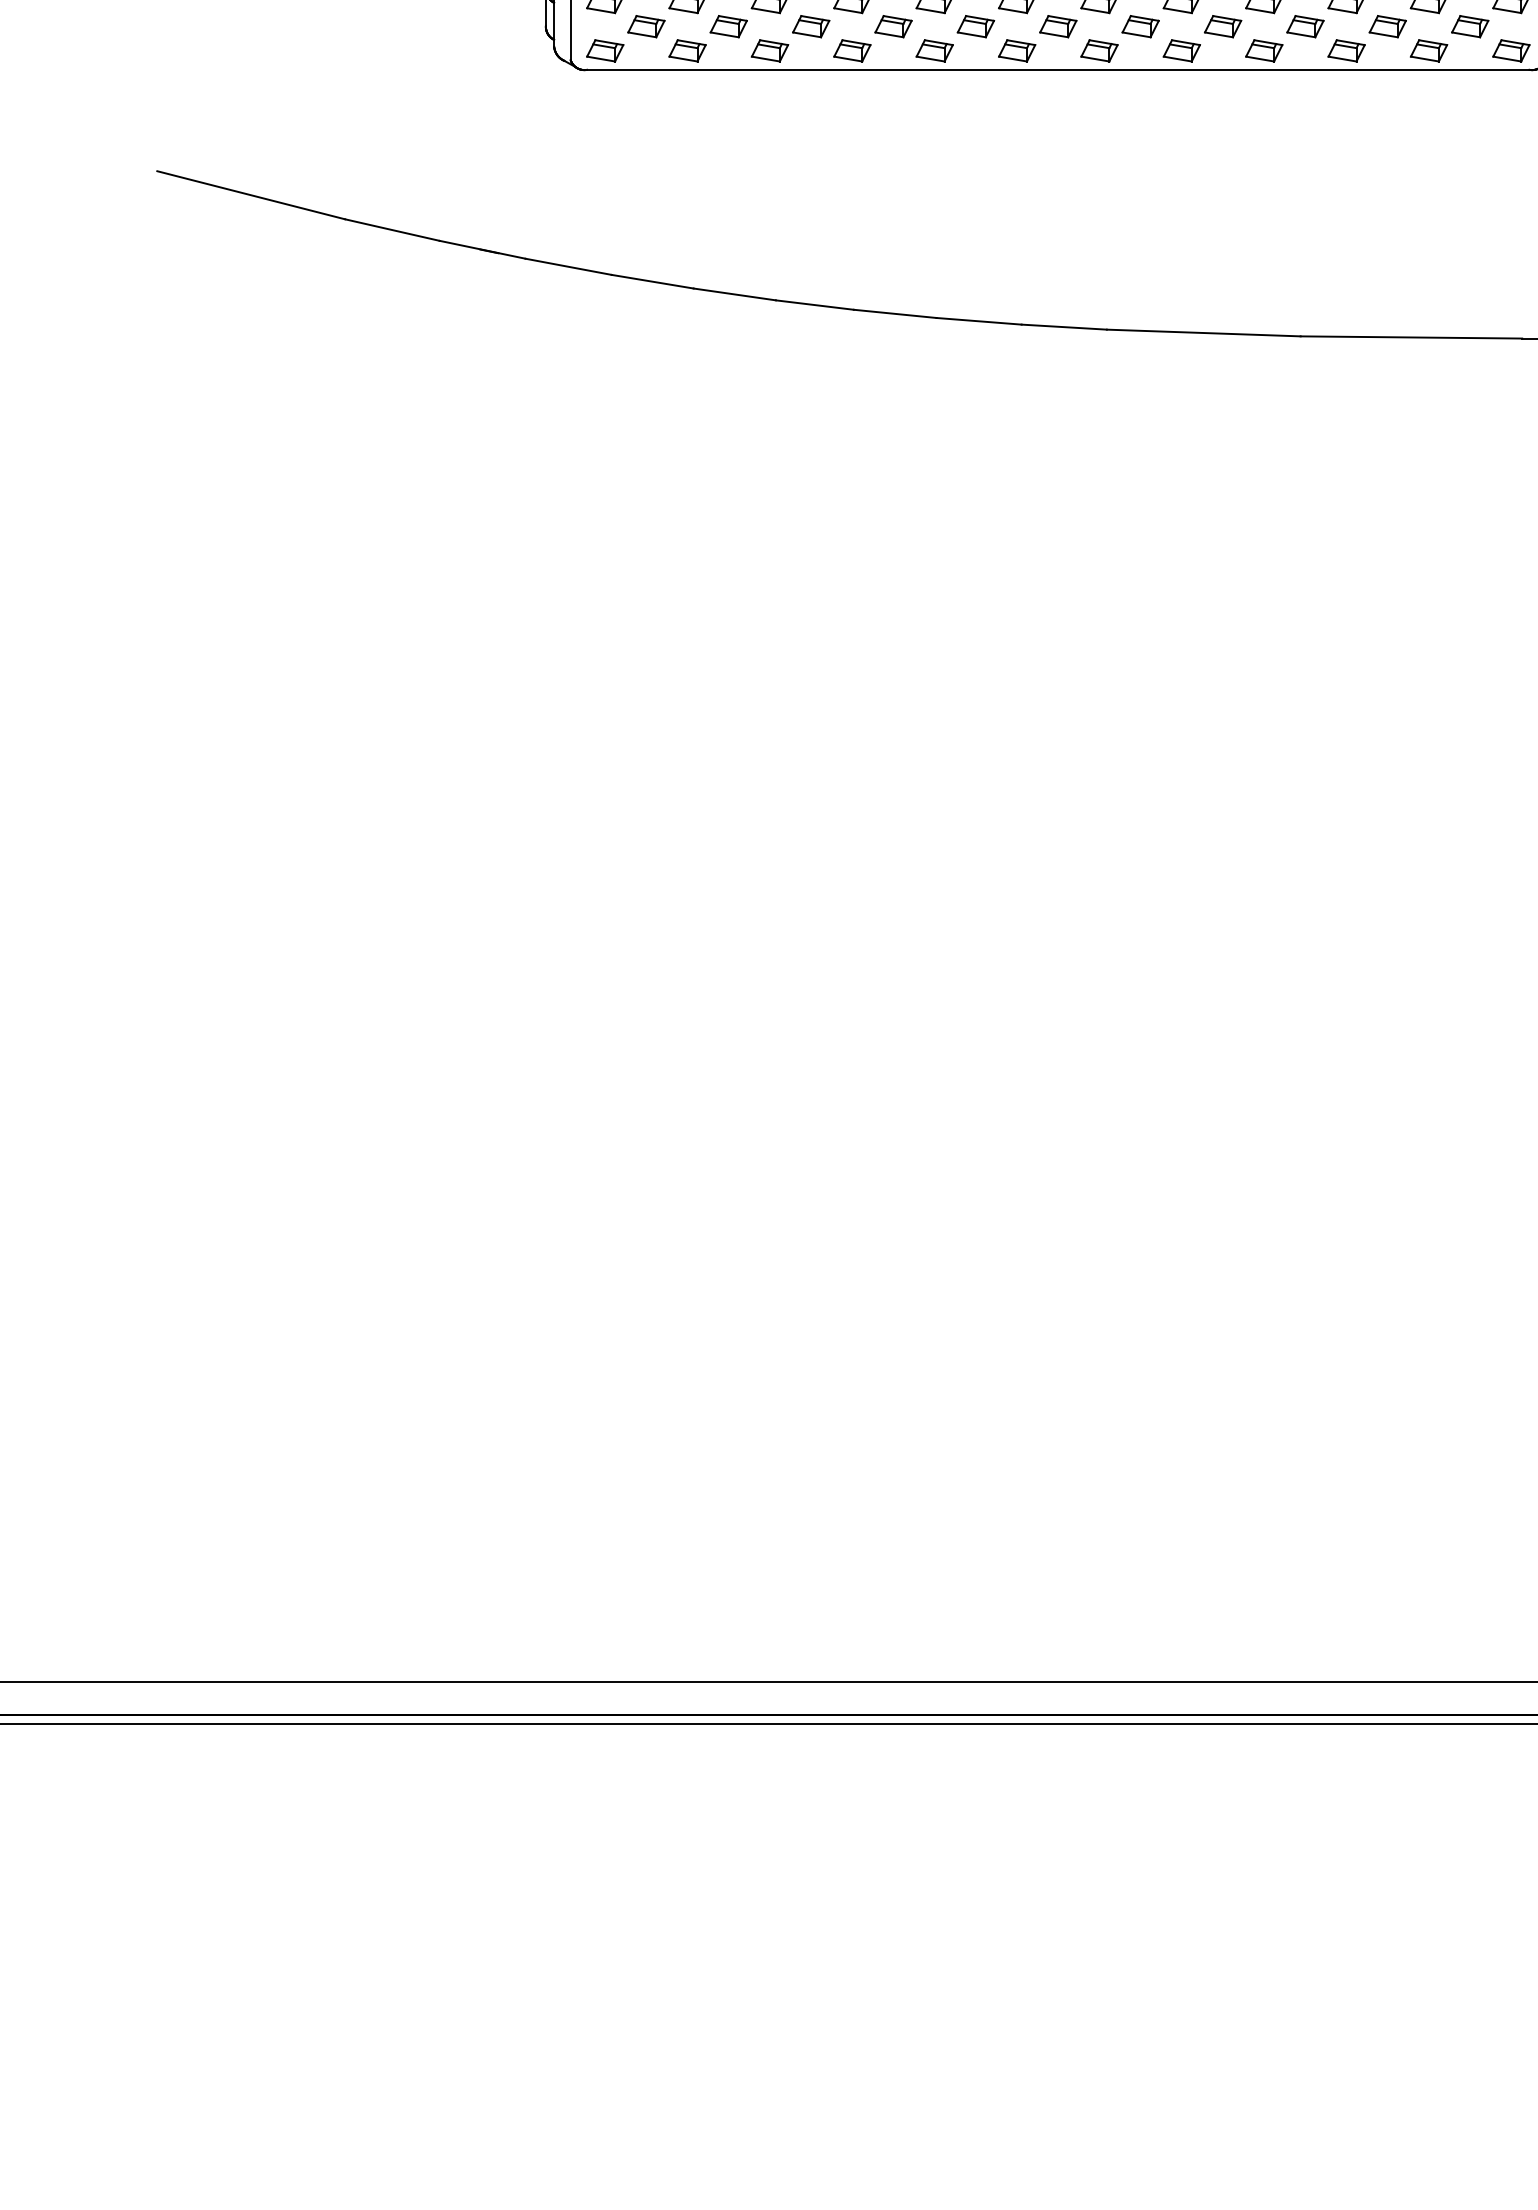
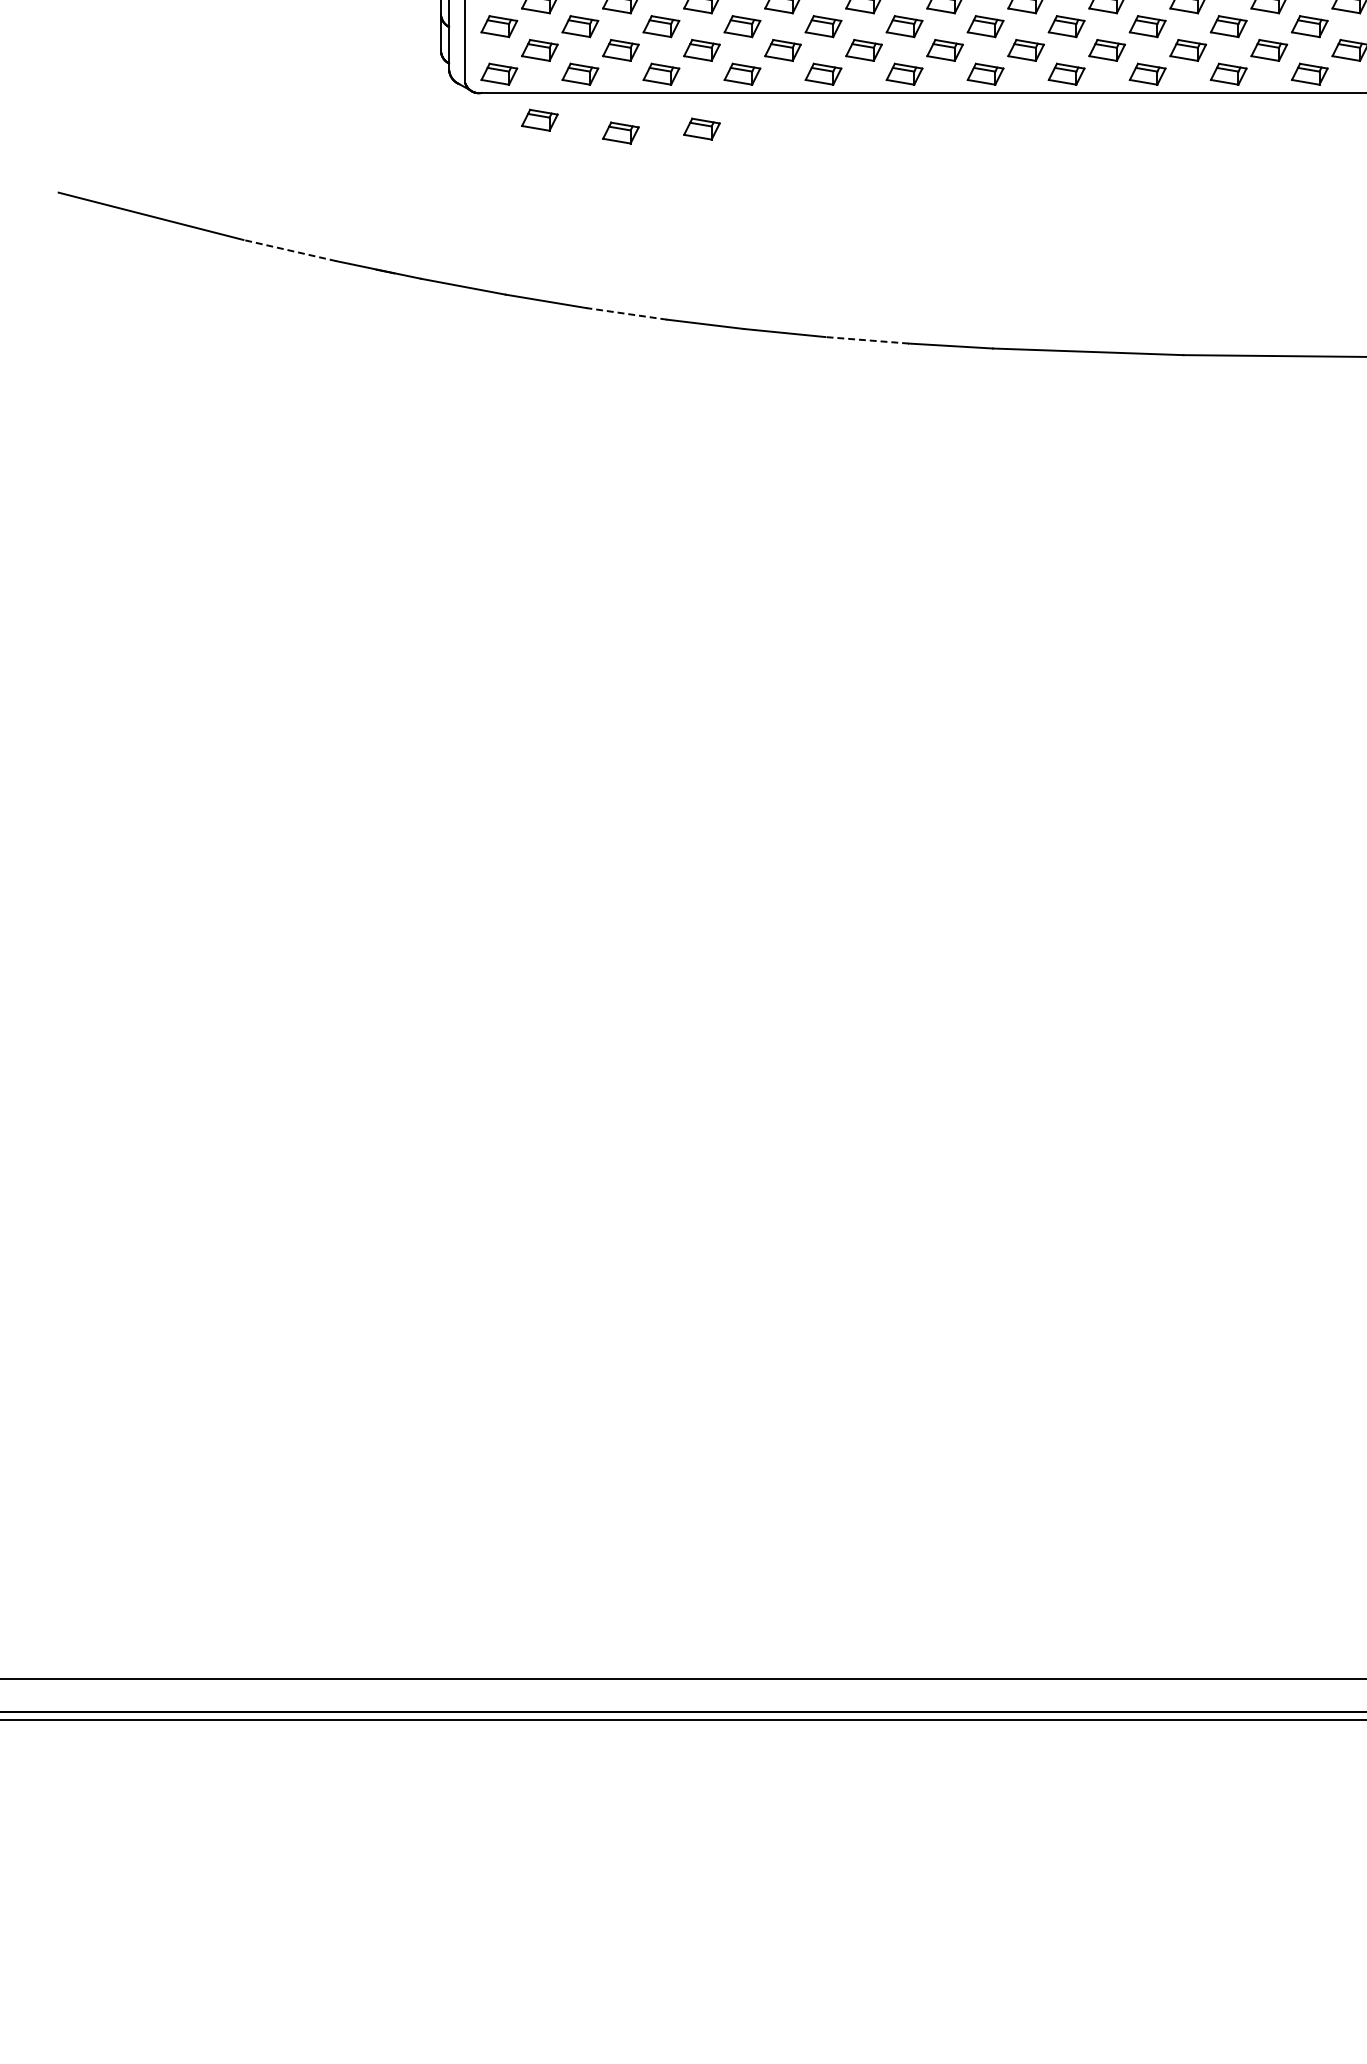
part: (646, 97) -> (539, 120), added
part: (811, 106) -> (702, 128), added
part: (728, 110) -> (620, 132), added
line: (391, 229) -> (289, 249), solid -> dashed
line: (734, 294) -> (626, 313), solid -> dashed
line: (979, 321) -> (867, 340), solid -> dashed

